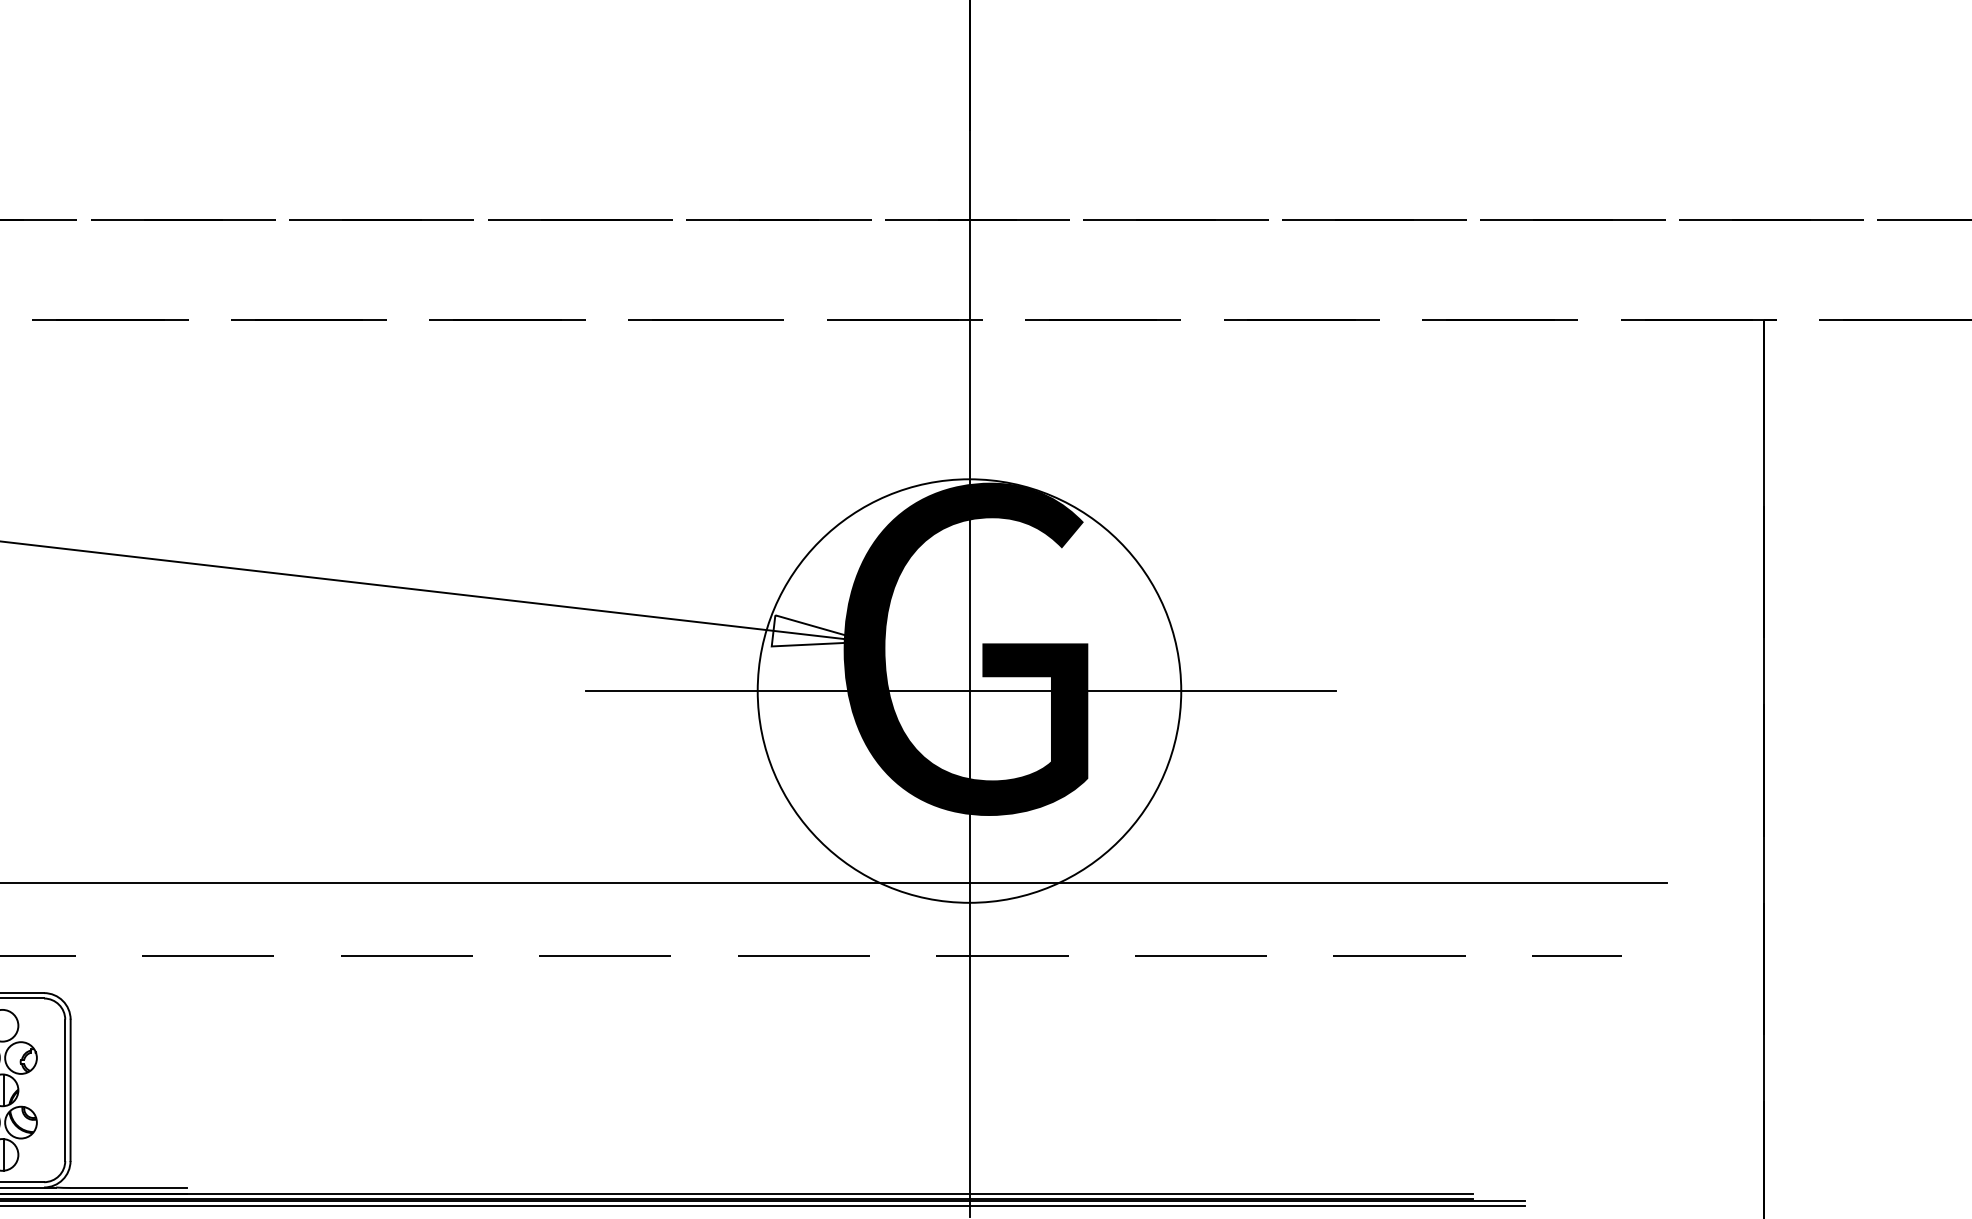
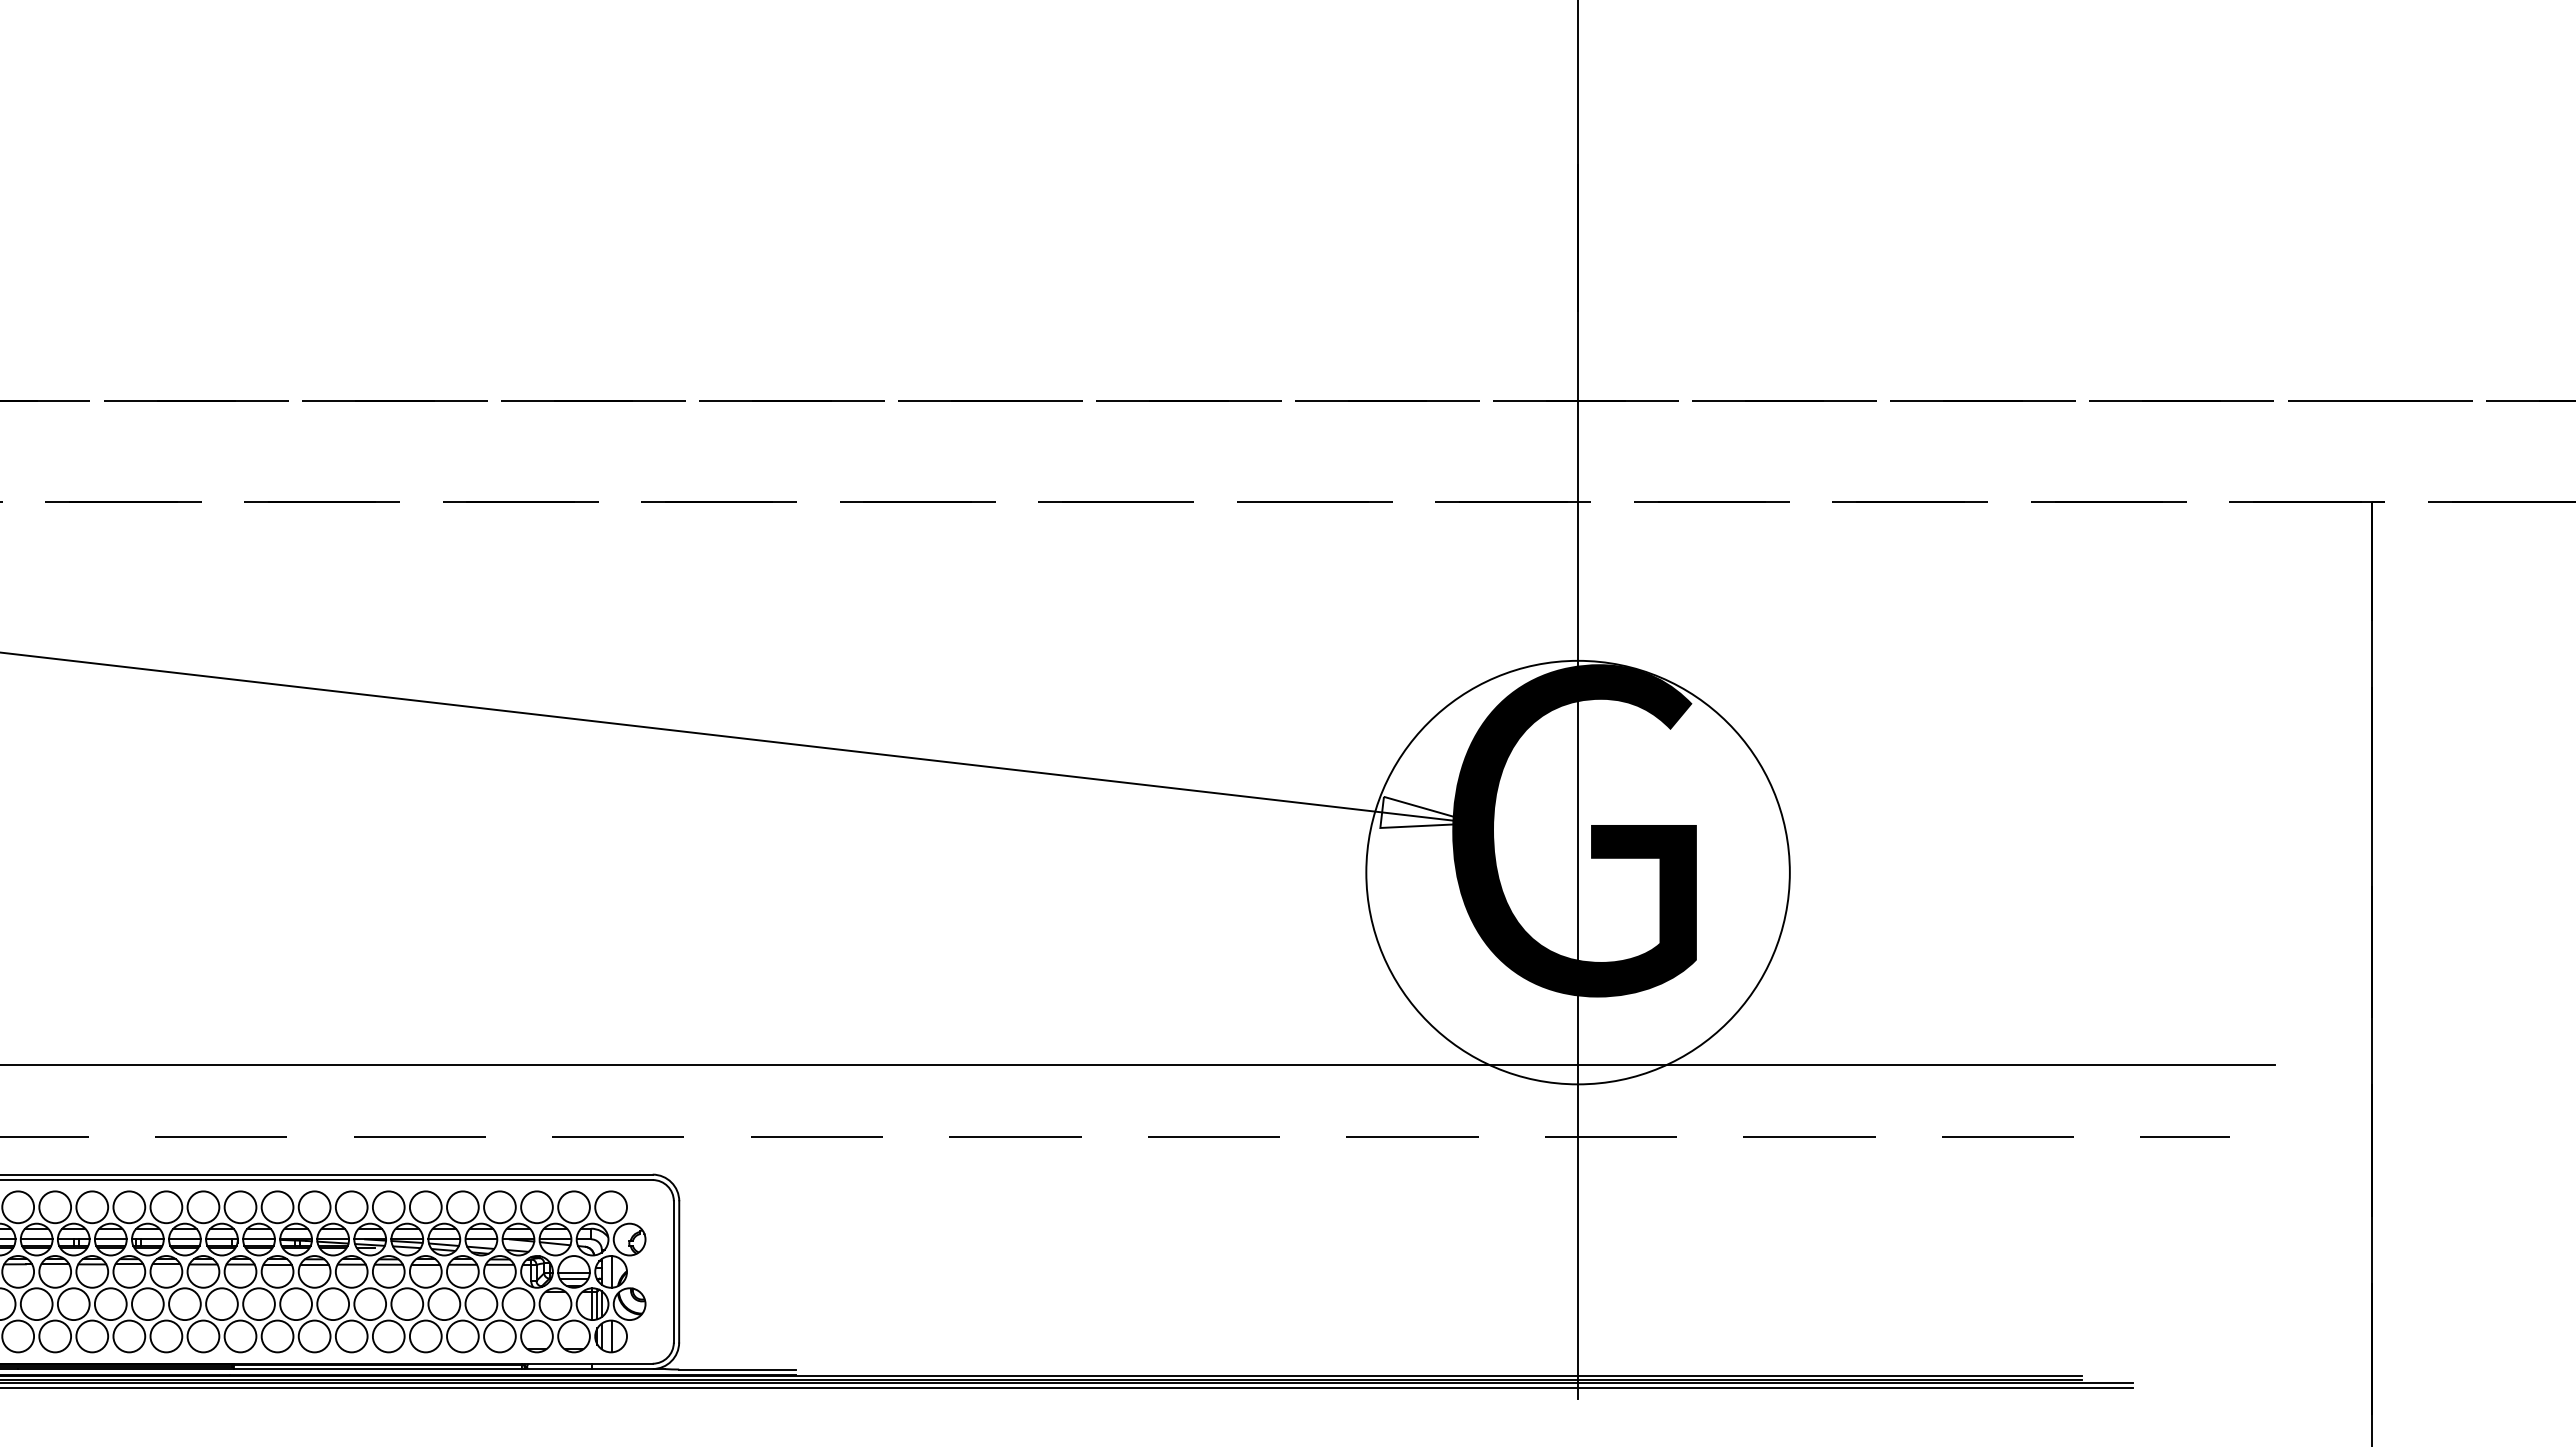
line: (960, 690) -> (1569, 872), removed

